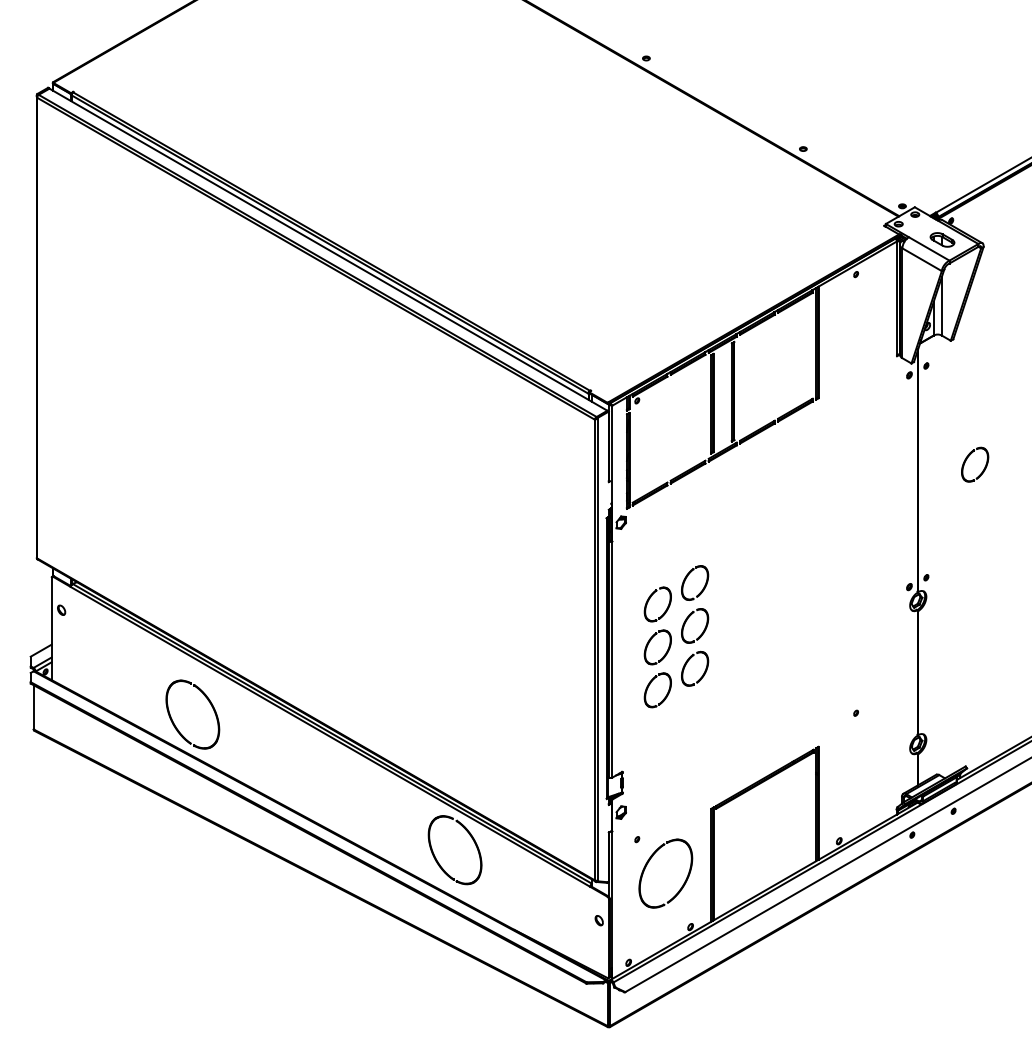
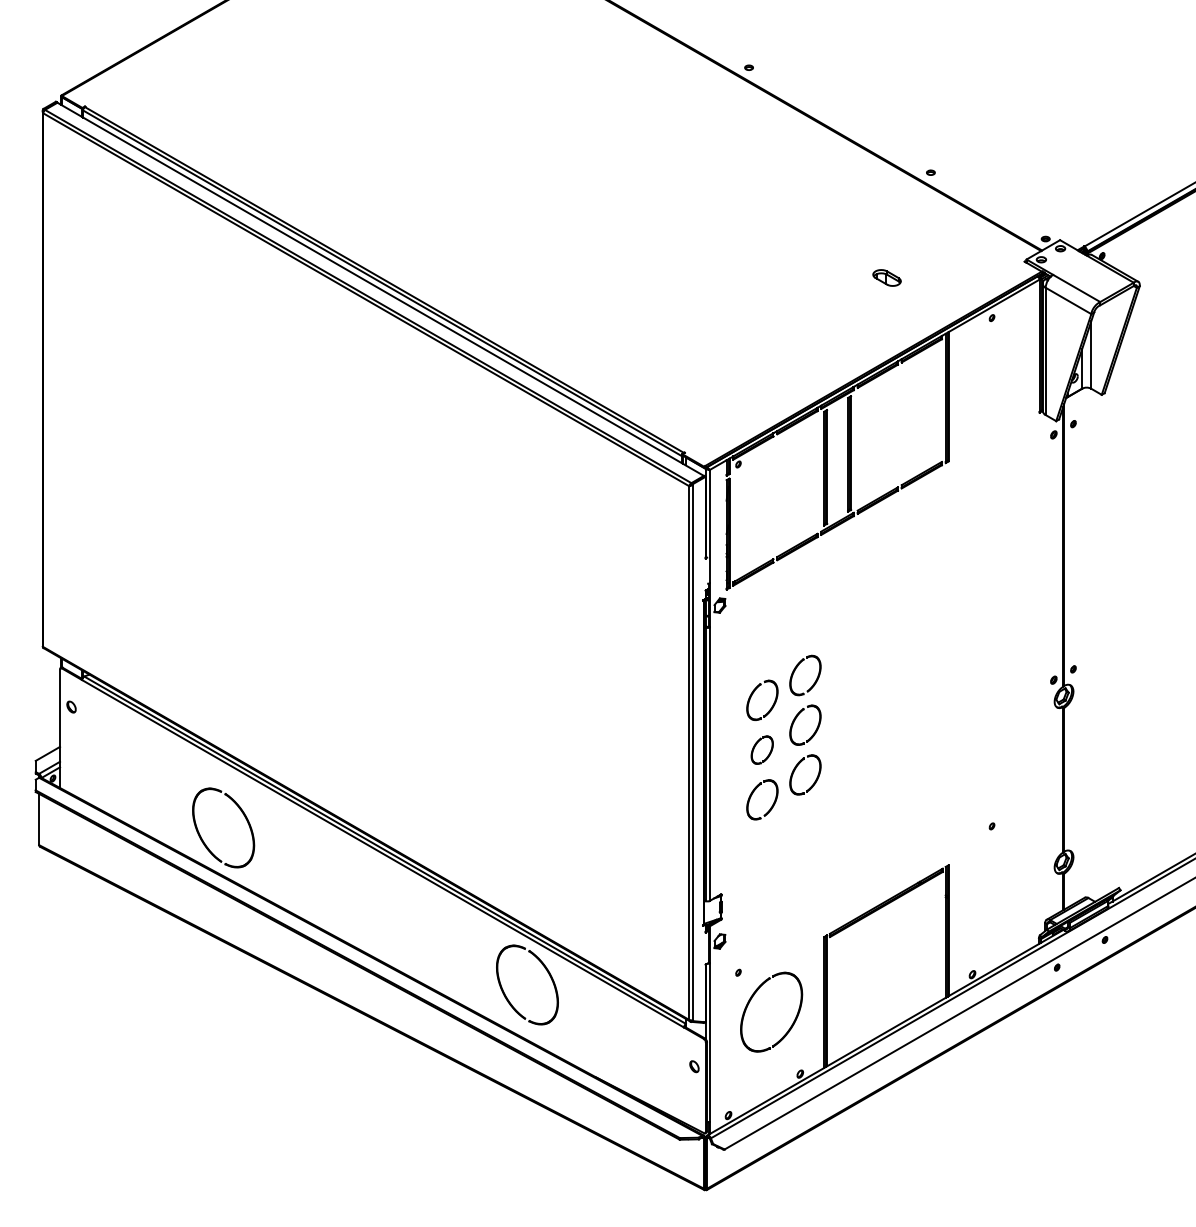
part: (942, 239) -> (887, 277), moved
part: (975, 464) -> (1130, 538), removed
part: (657, 647) -> (761, 750), size x0.7

